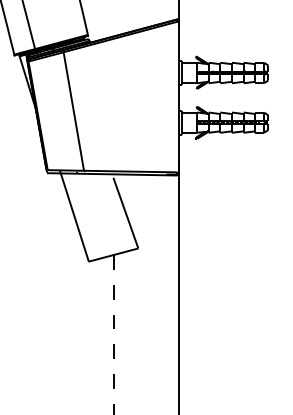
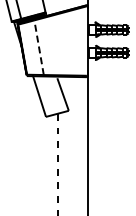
line: (74, 111) -> (39, 47), solid -> dashed

